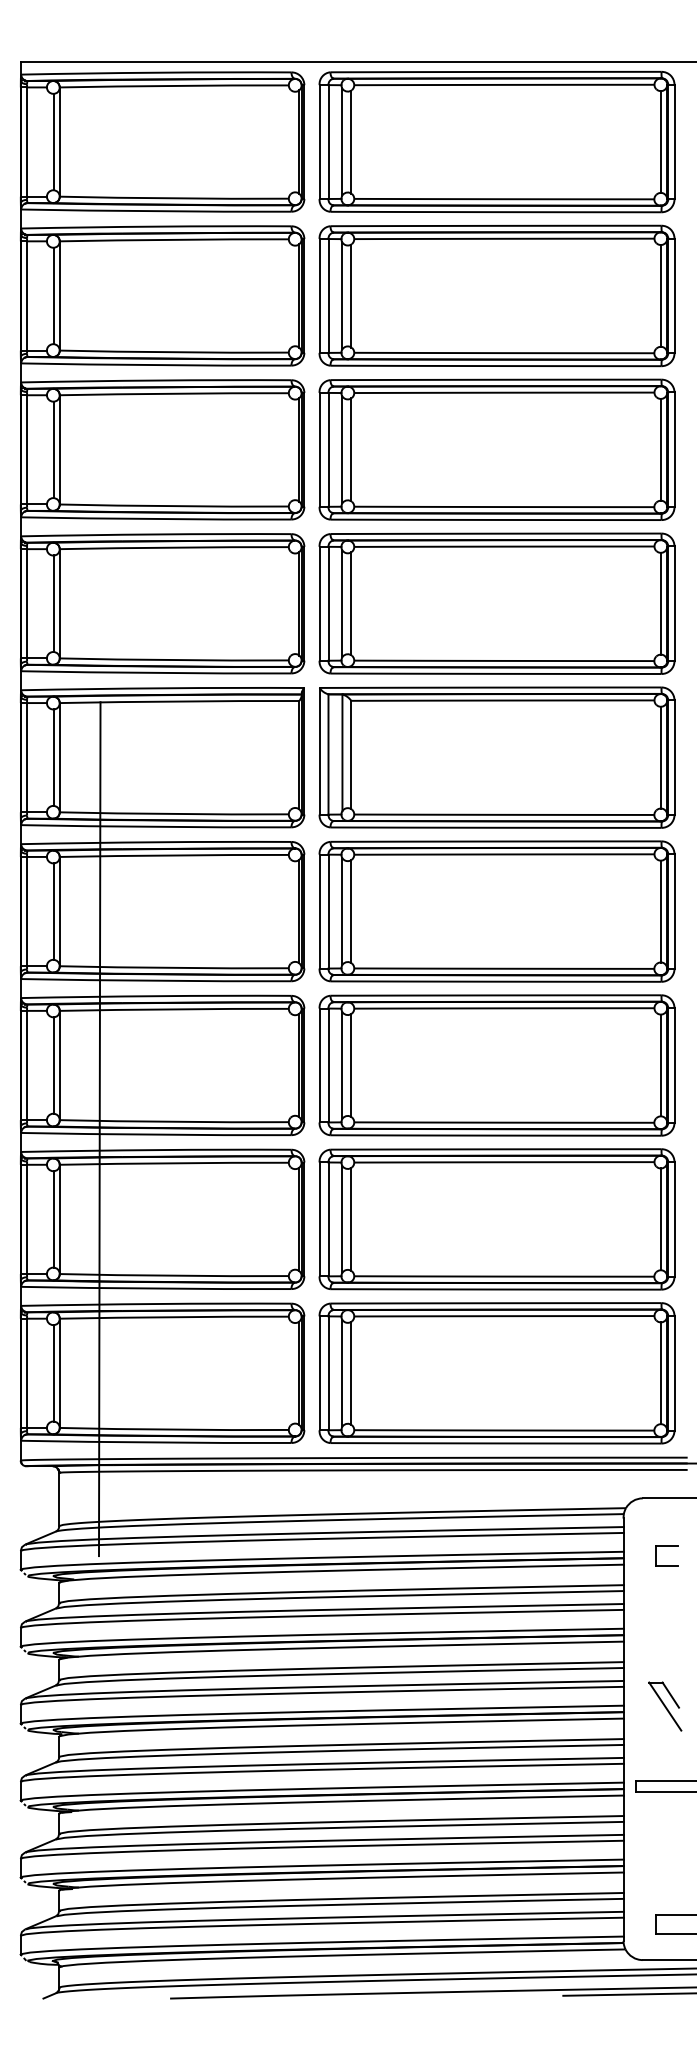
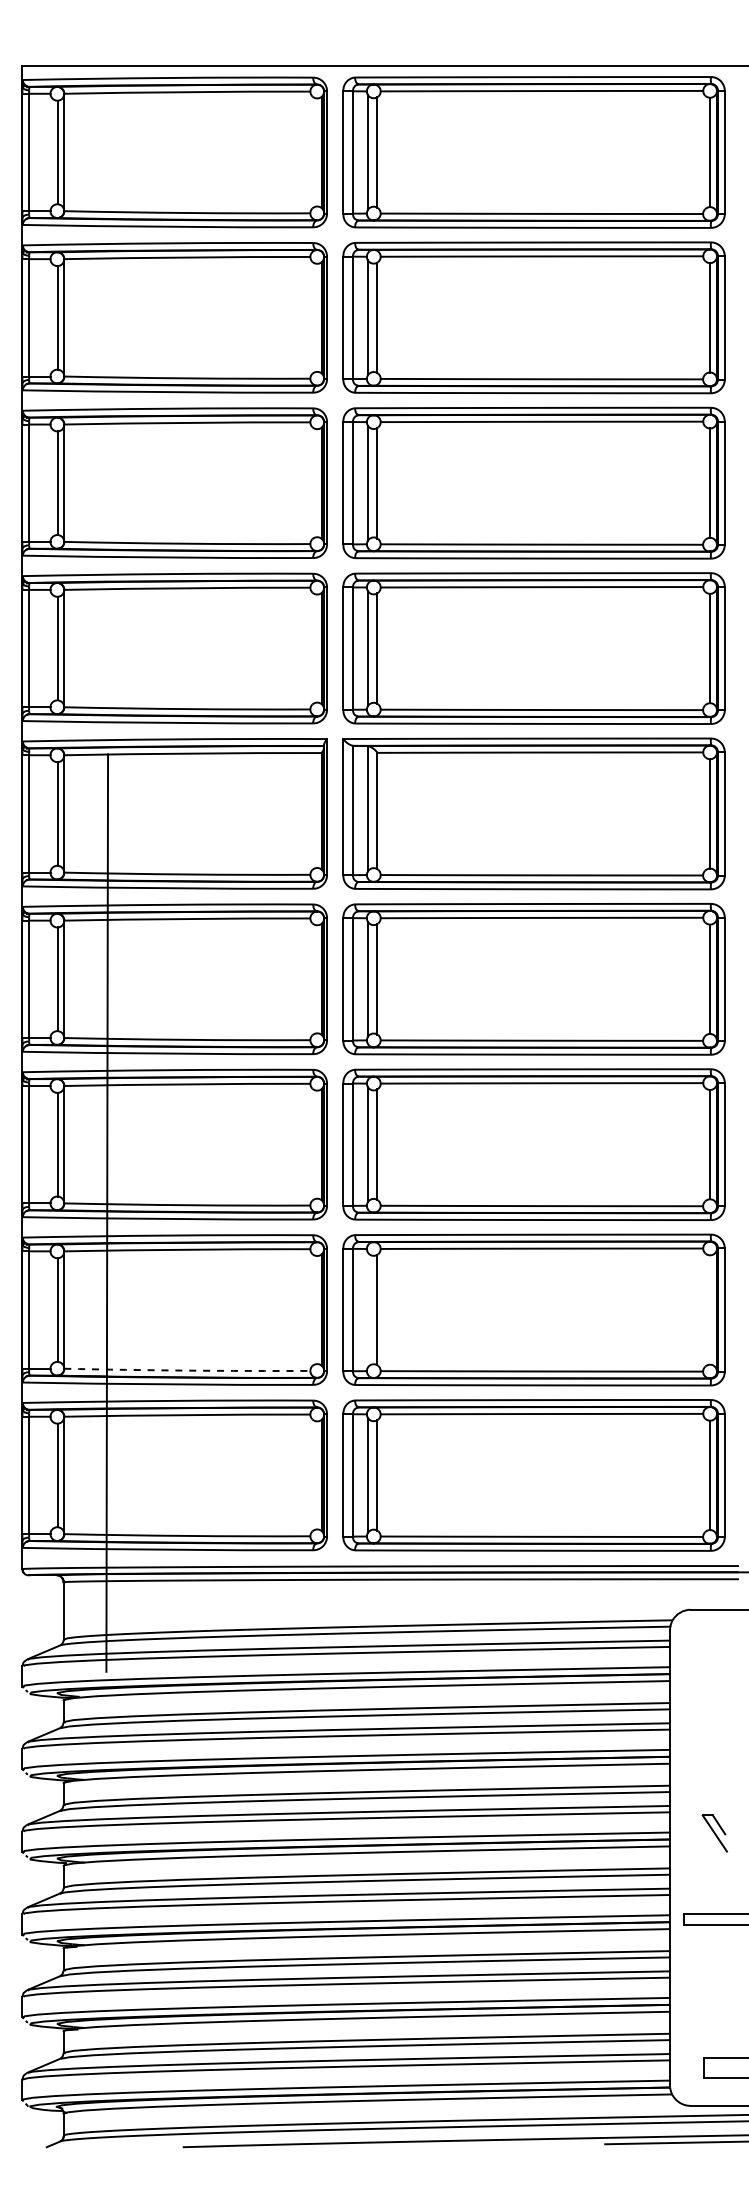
line: (342, 1218) -> (368, 1309), removed
line: (661, 1218) -> (710, 1309), removed
arc: (174, 1275) -> (187, 1370), solid -> dashed
part: (666, 1546) -> (716, 1661), removed
part: (664, 1706) -> (714, 1833), size x0.7

